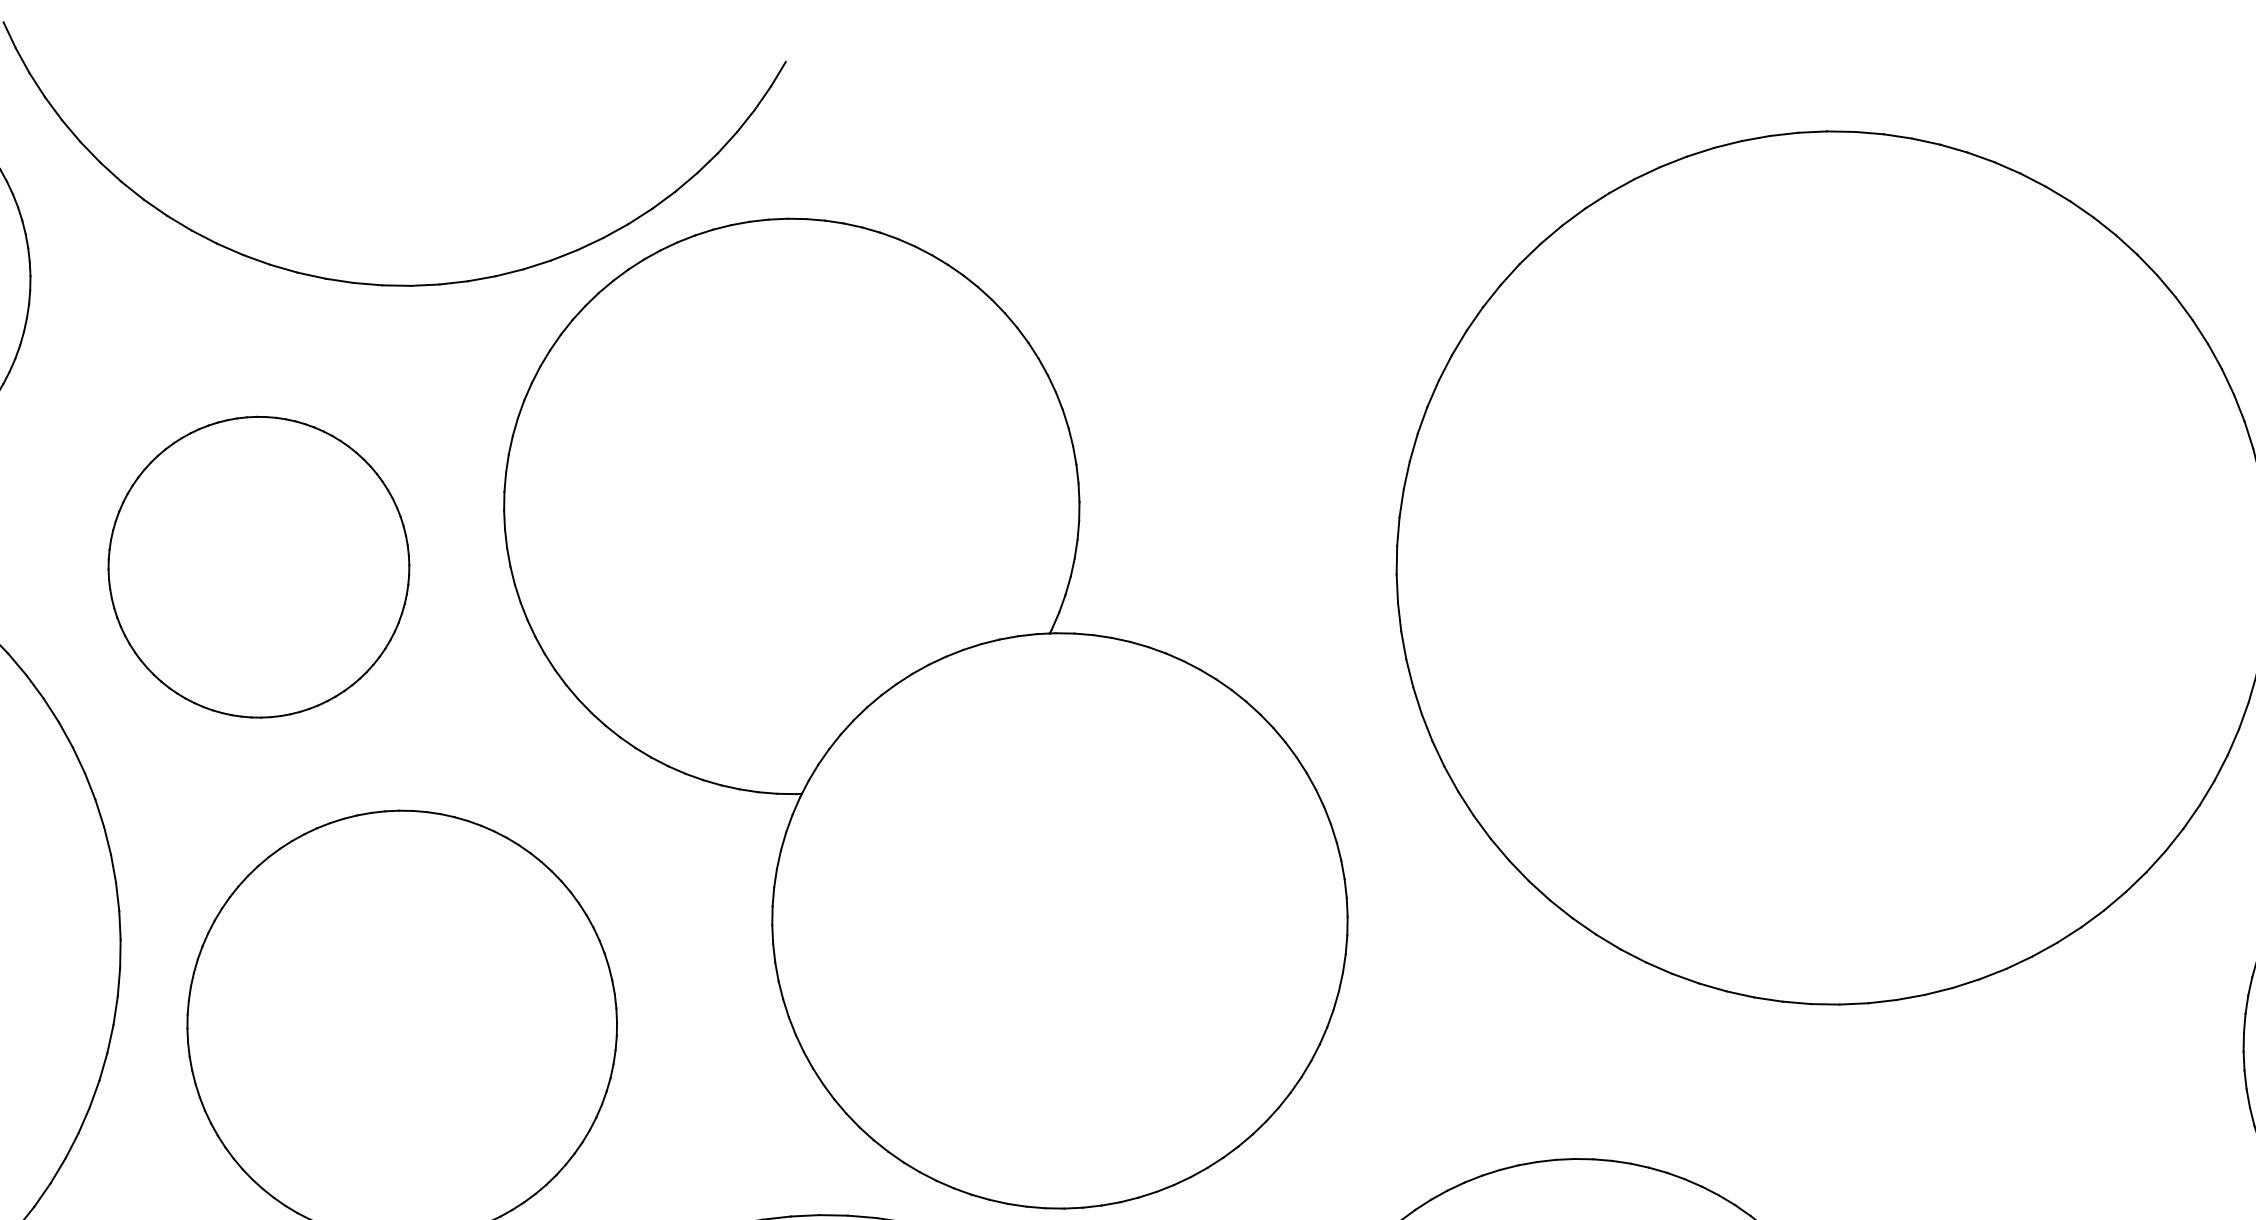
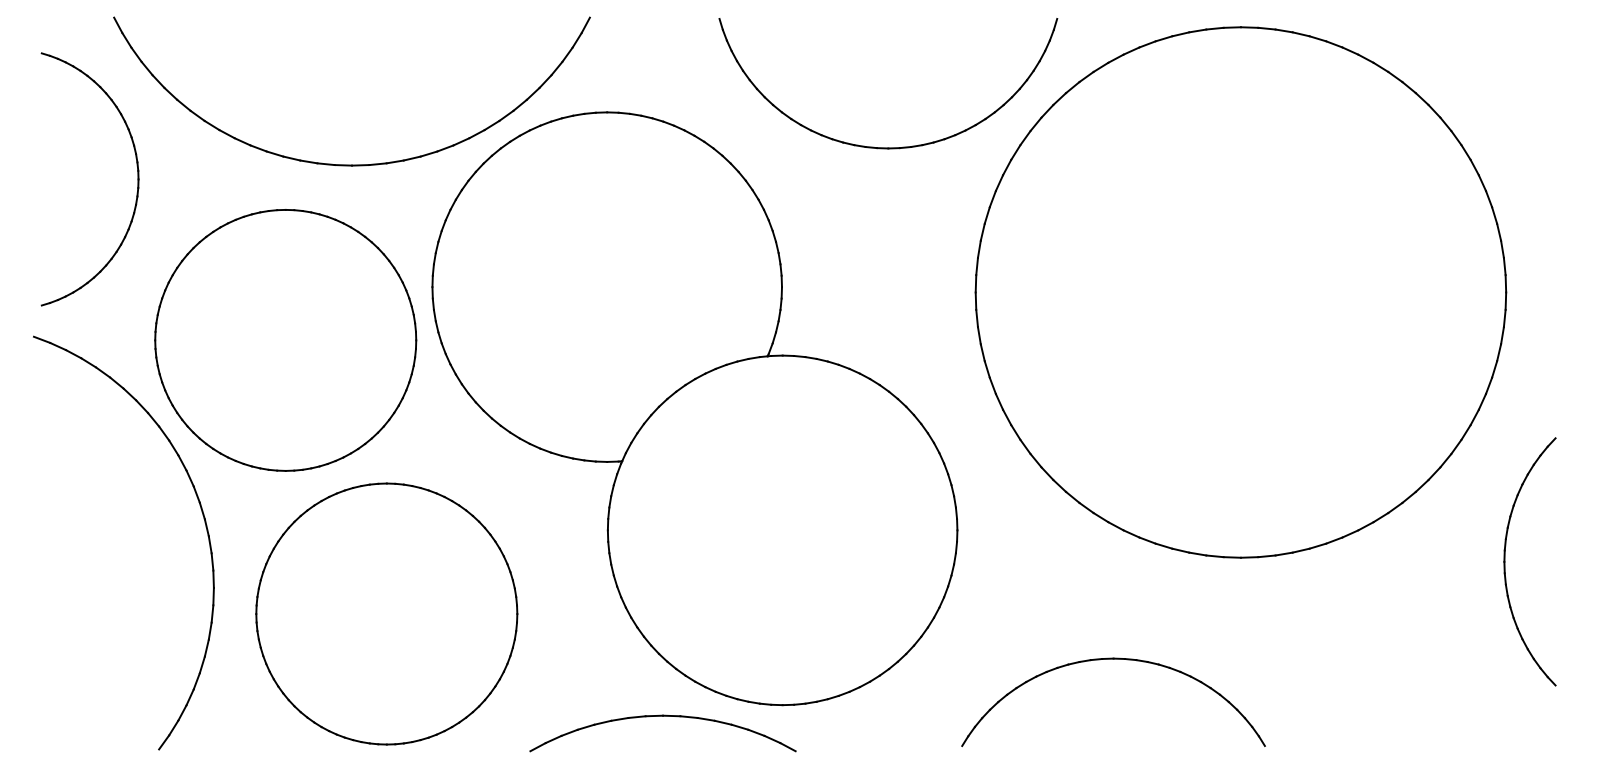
part: (1265, 300) -> (888, 147), added
part: (258, 567) -> (285, 340), size x1.43

